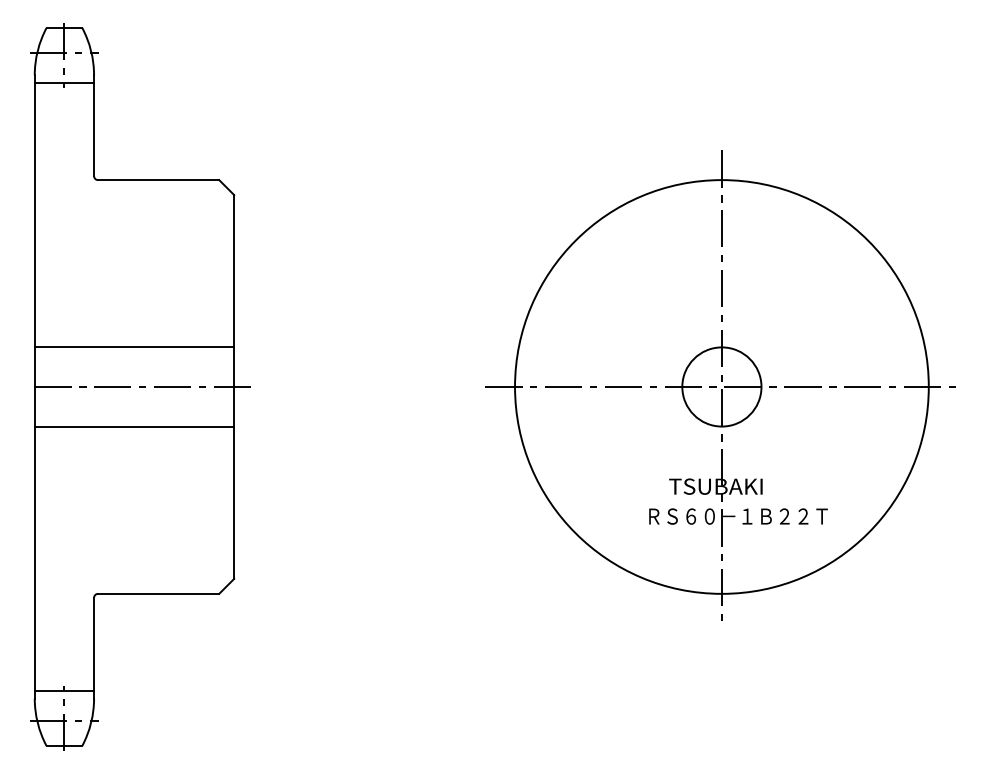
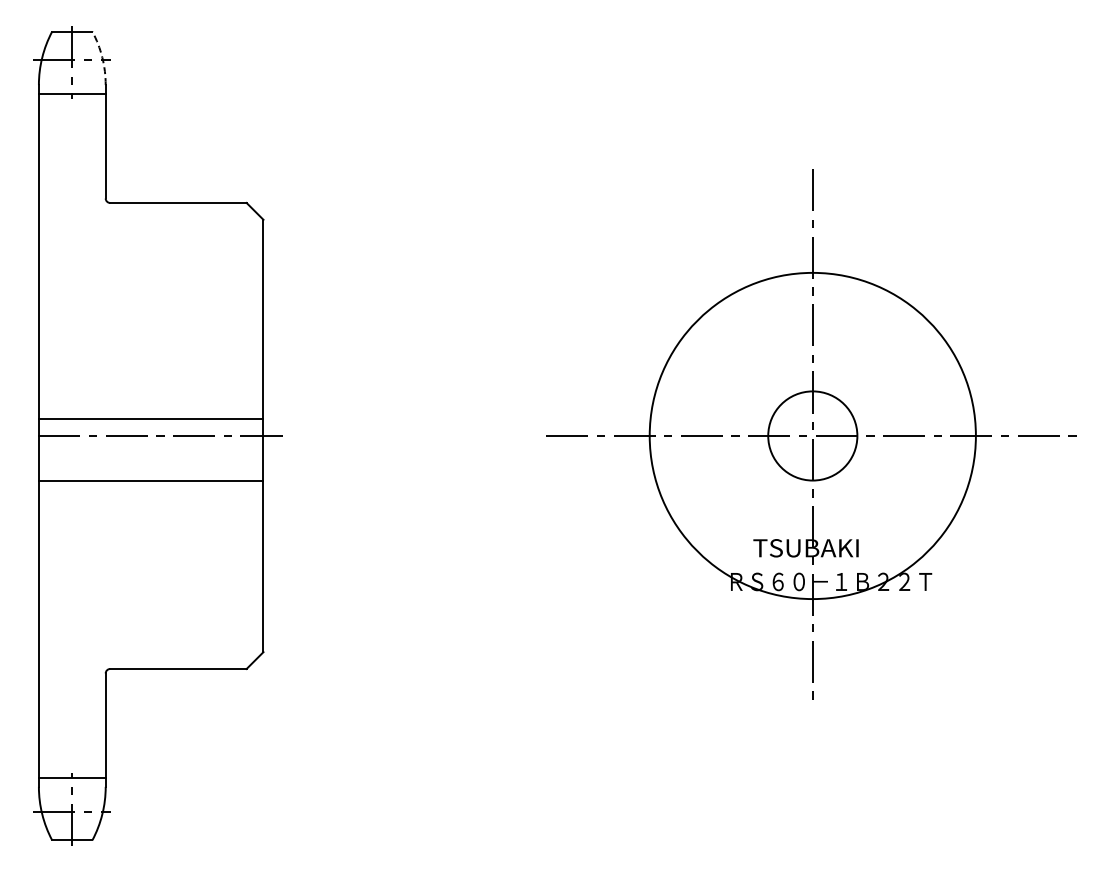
arc: (91, 50) -> (102, 57), solid -> dashed
line: (133, 347) -> (150, 419), moved
circle: (721, 386) -> (812, 435), size x0.7

